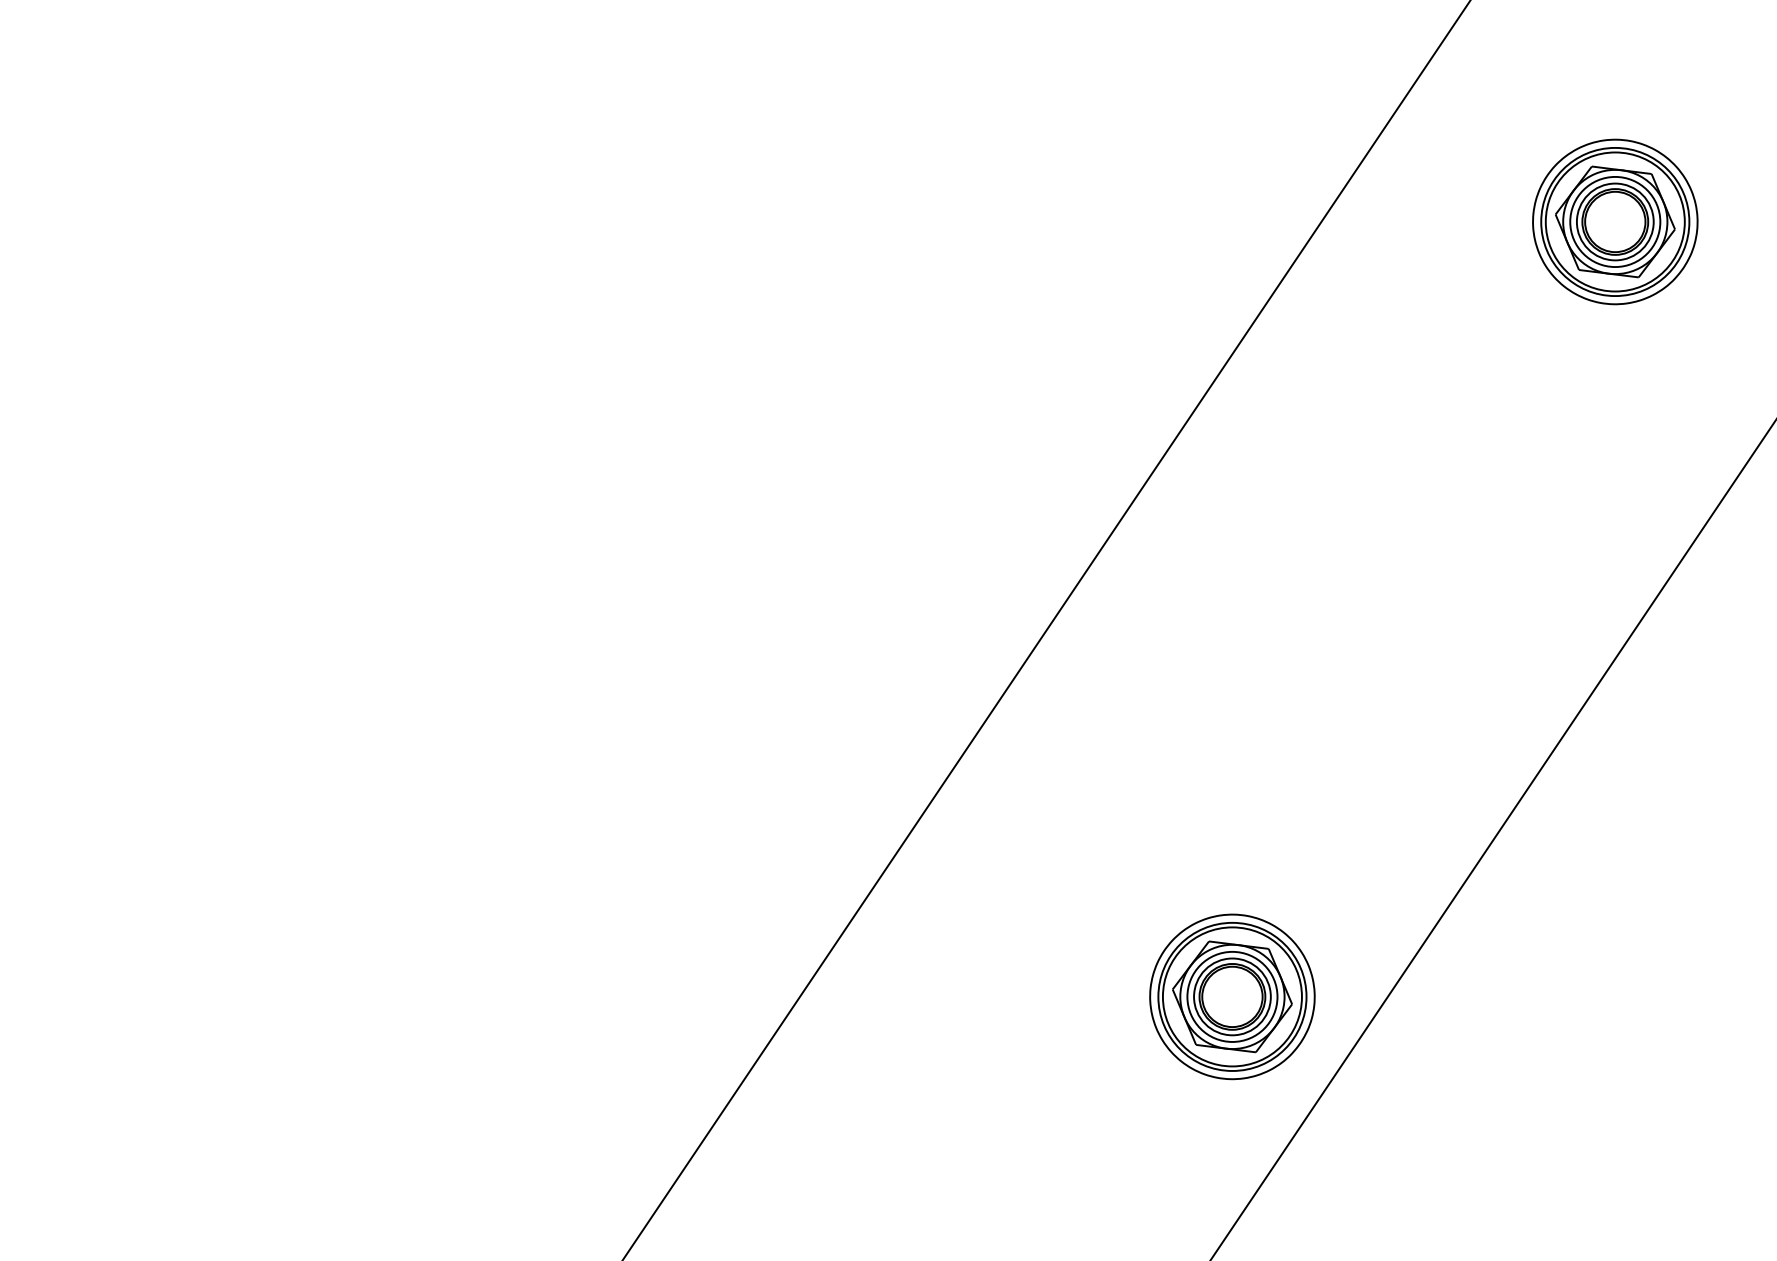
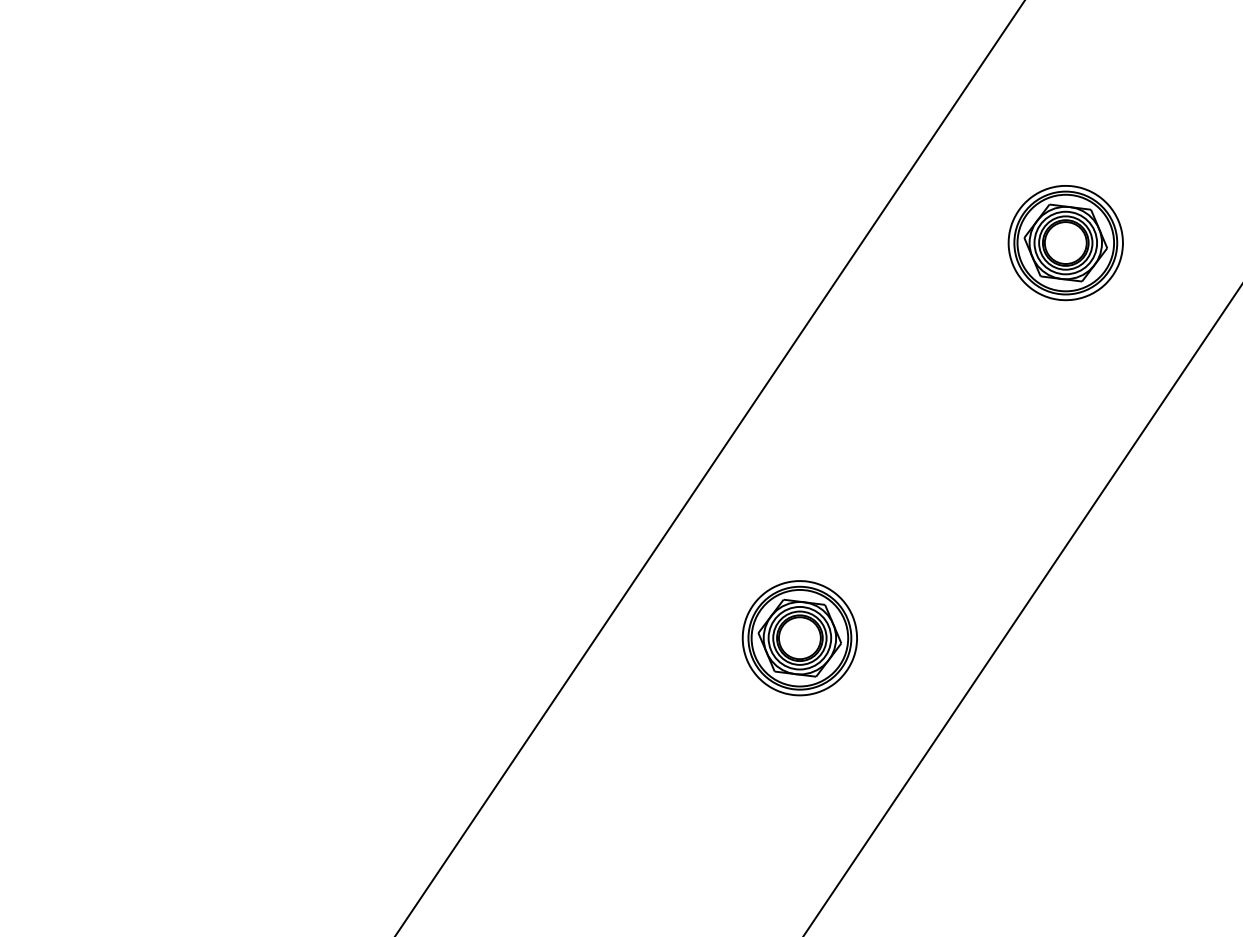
part: (1231, 997) -> (799, 638), moved

